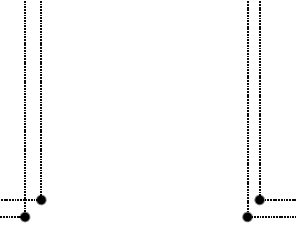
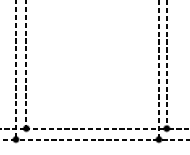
line: (150, 199) -> (96, 128), added
line: (134, 216) -> (86, 139), added

